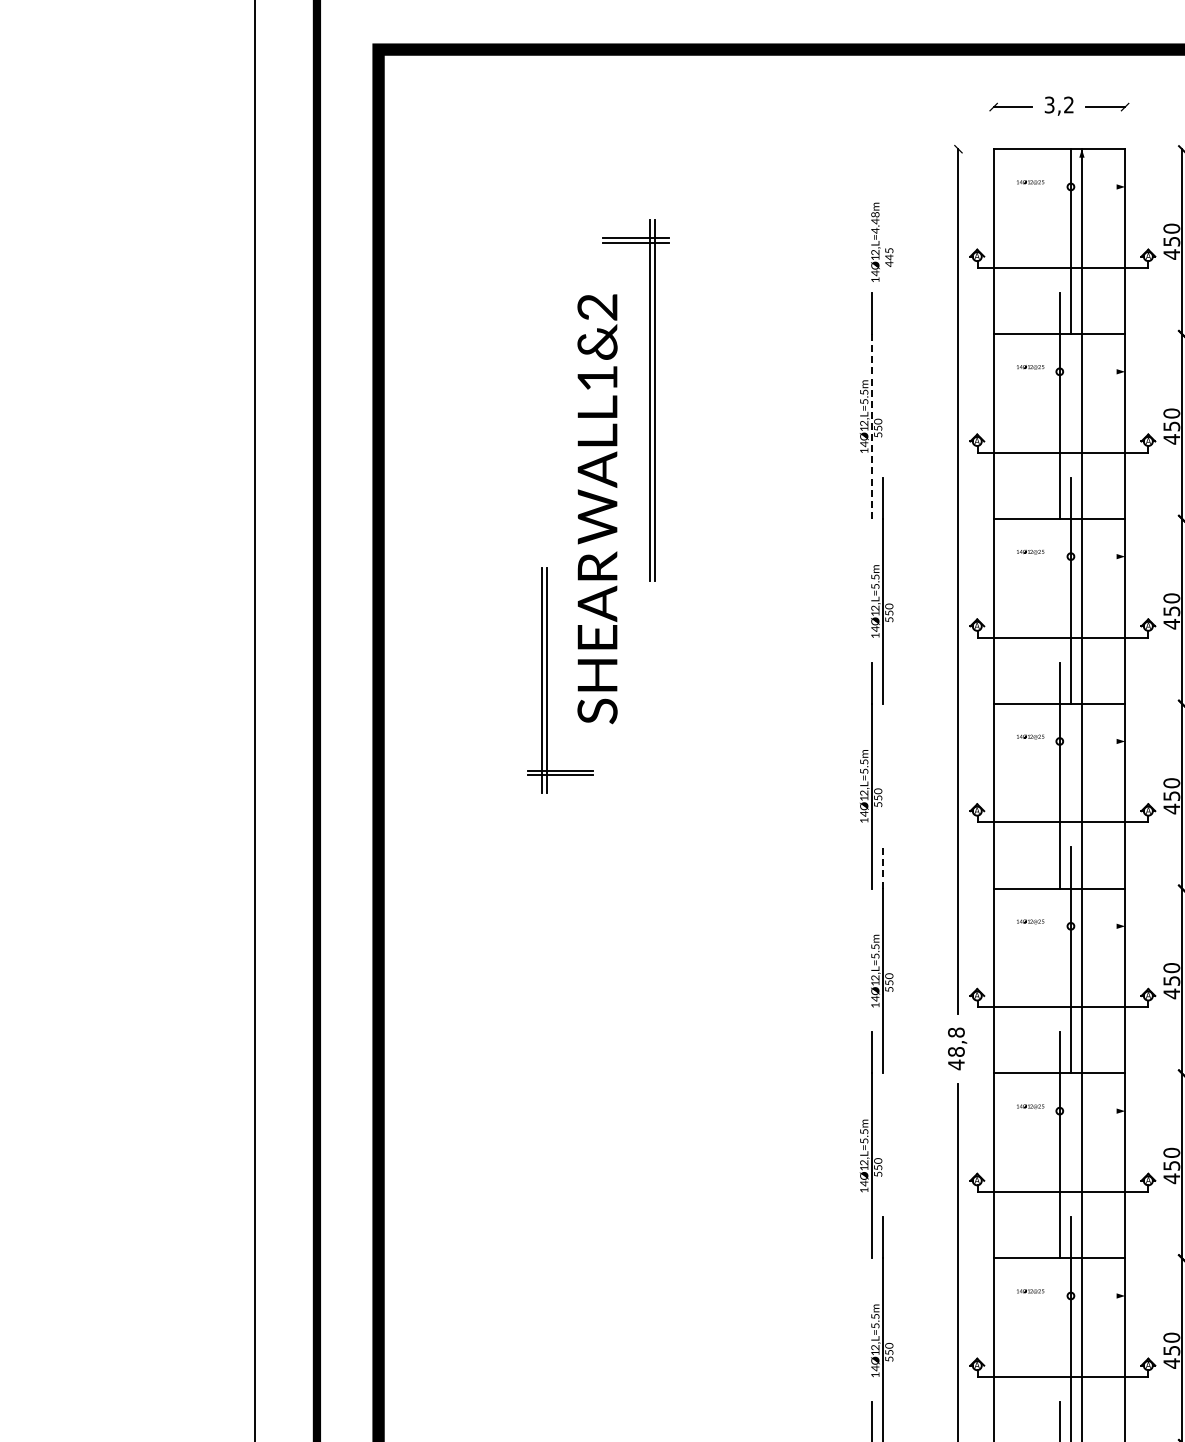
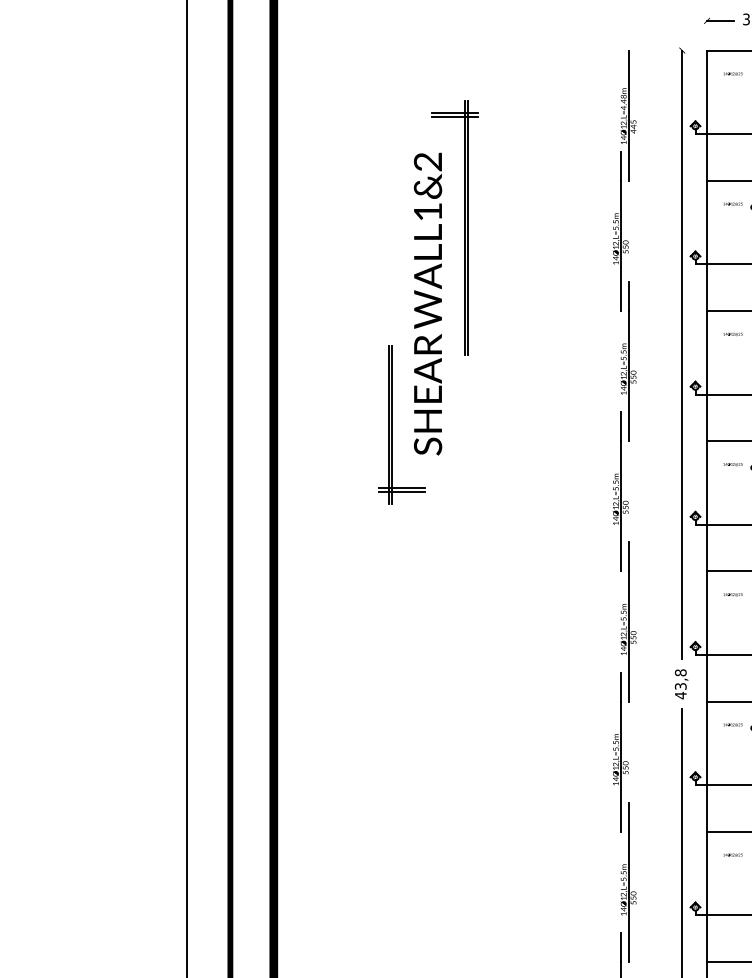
line: (883, 241) -> (629, 115), added
line: (872, 425) -> (621, 245), dashed -> solid
line: (883, 868) -> (629, 557), dashed -> solid
text: (956, 1051) -> (680, 686), 48,8 -> 43,8

